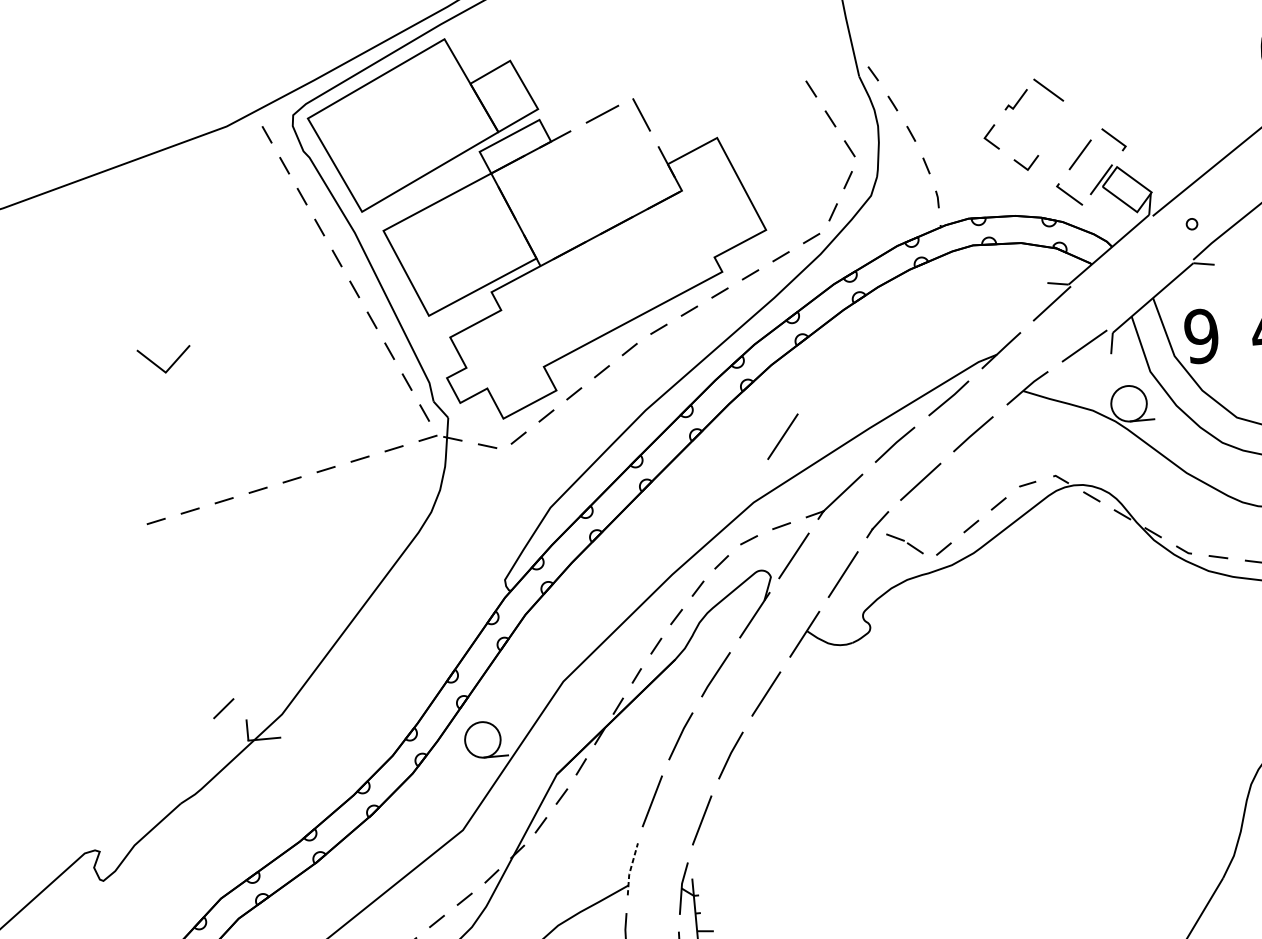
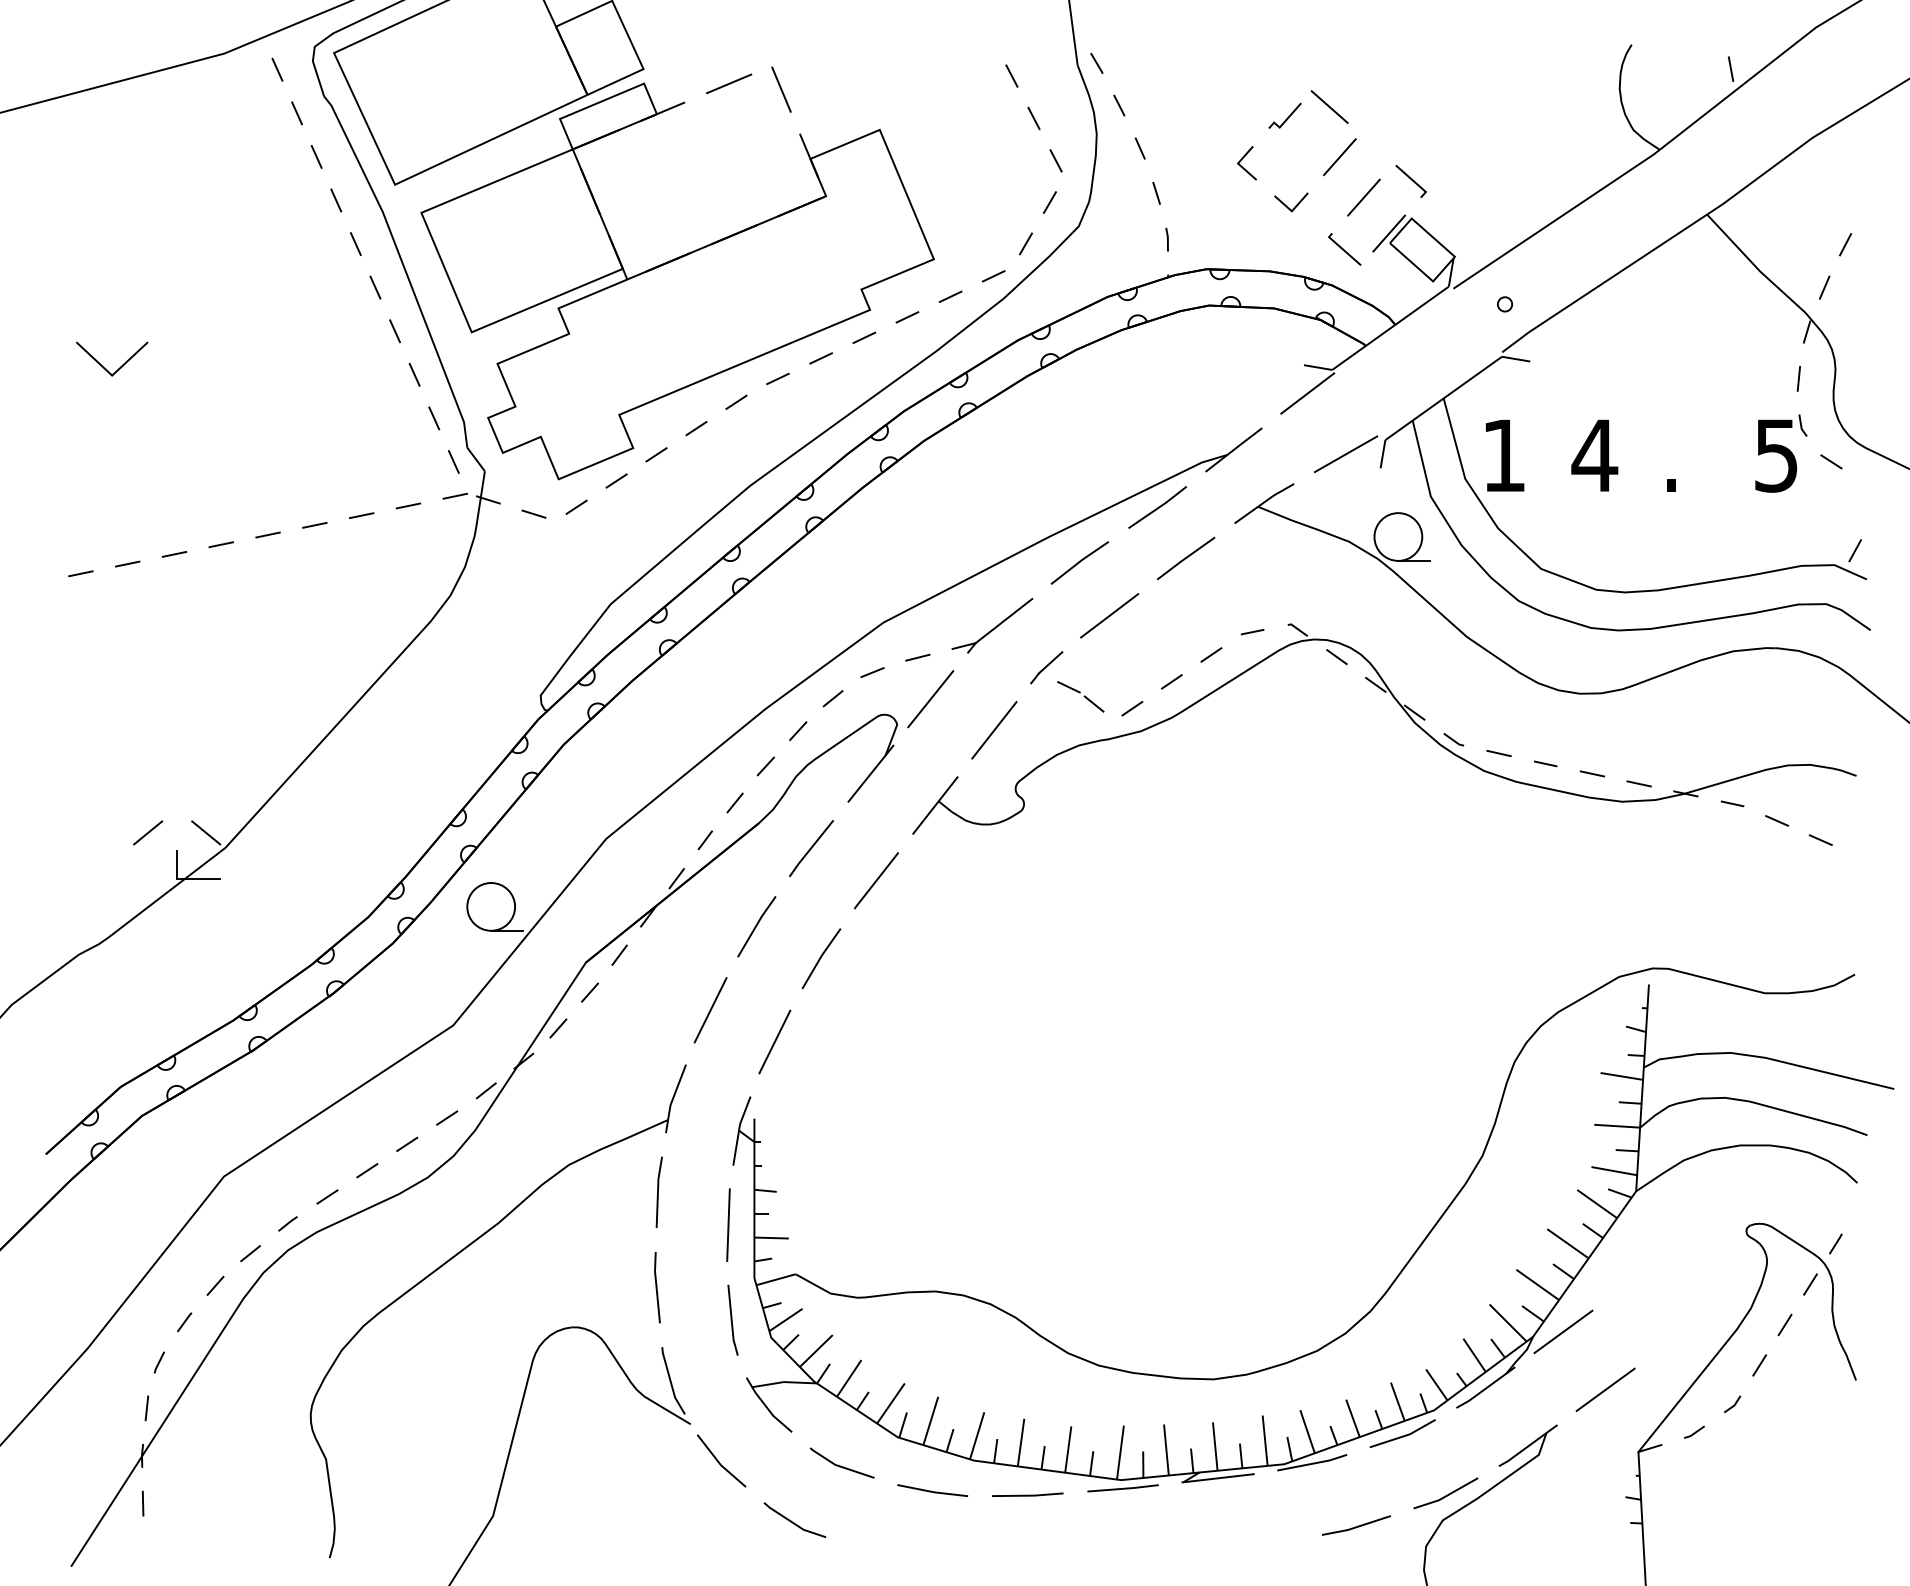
line: (1059, 126) -> (1339, 157), added
text: (1201, 336) -> (1503, 455), 9 -> 1
line: (782, 436) -> (930, 538), removed
line: (266, 704) -> (206, 832), added
line: (630, 869) -> (672, 1098), dashed -> solid

